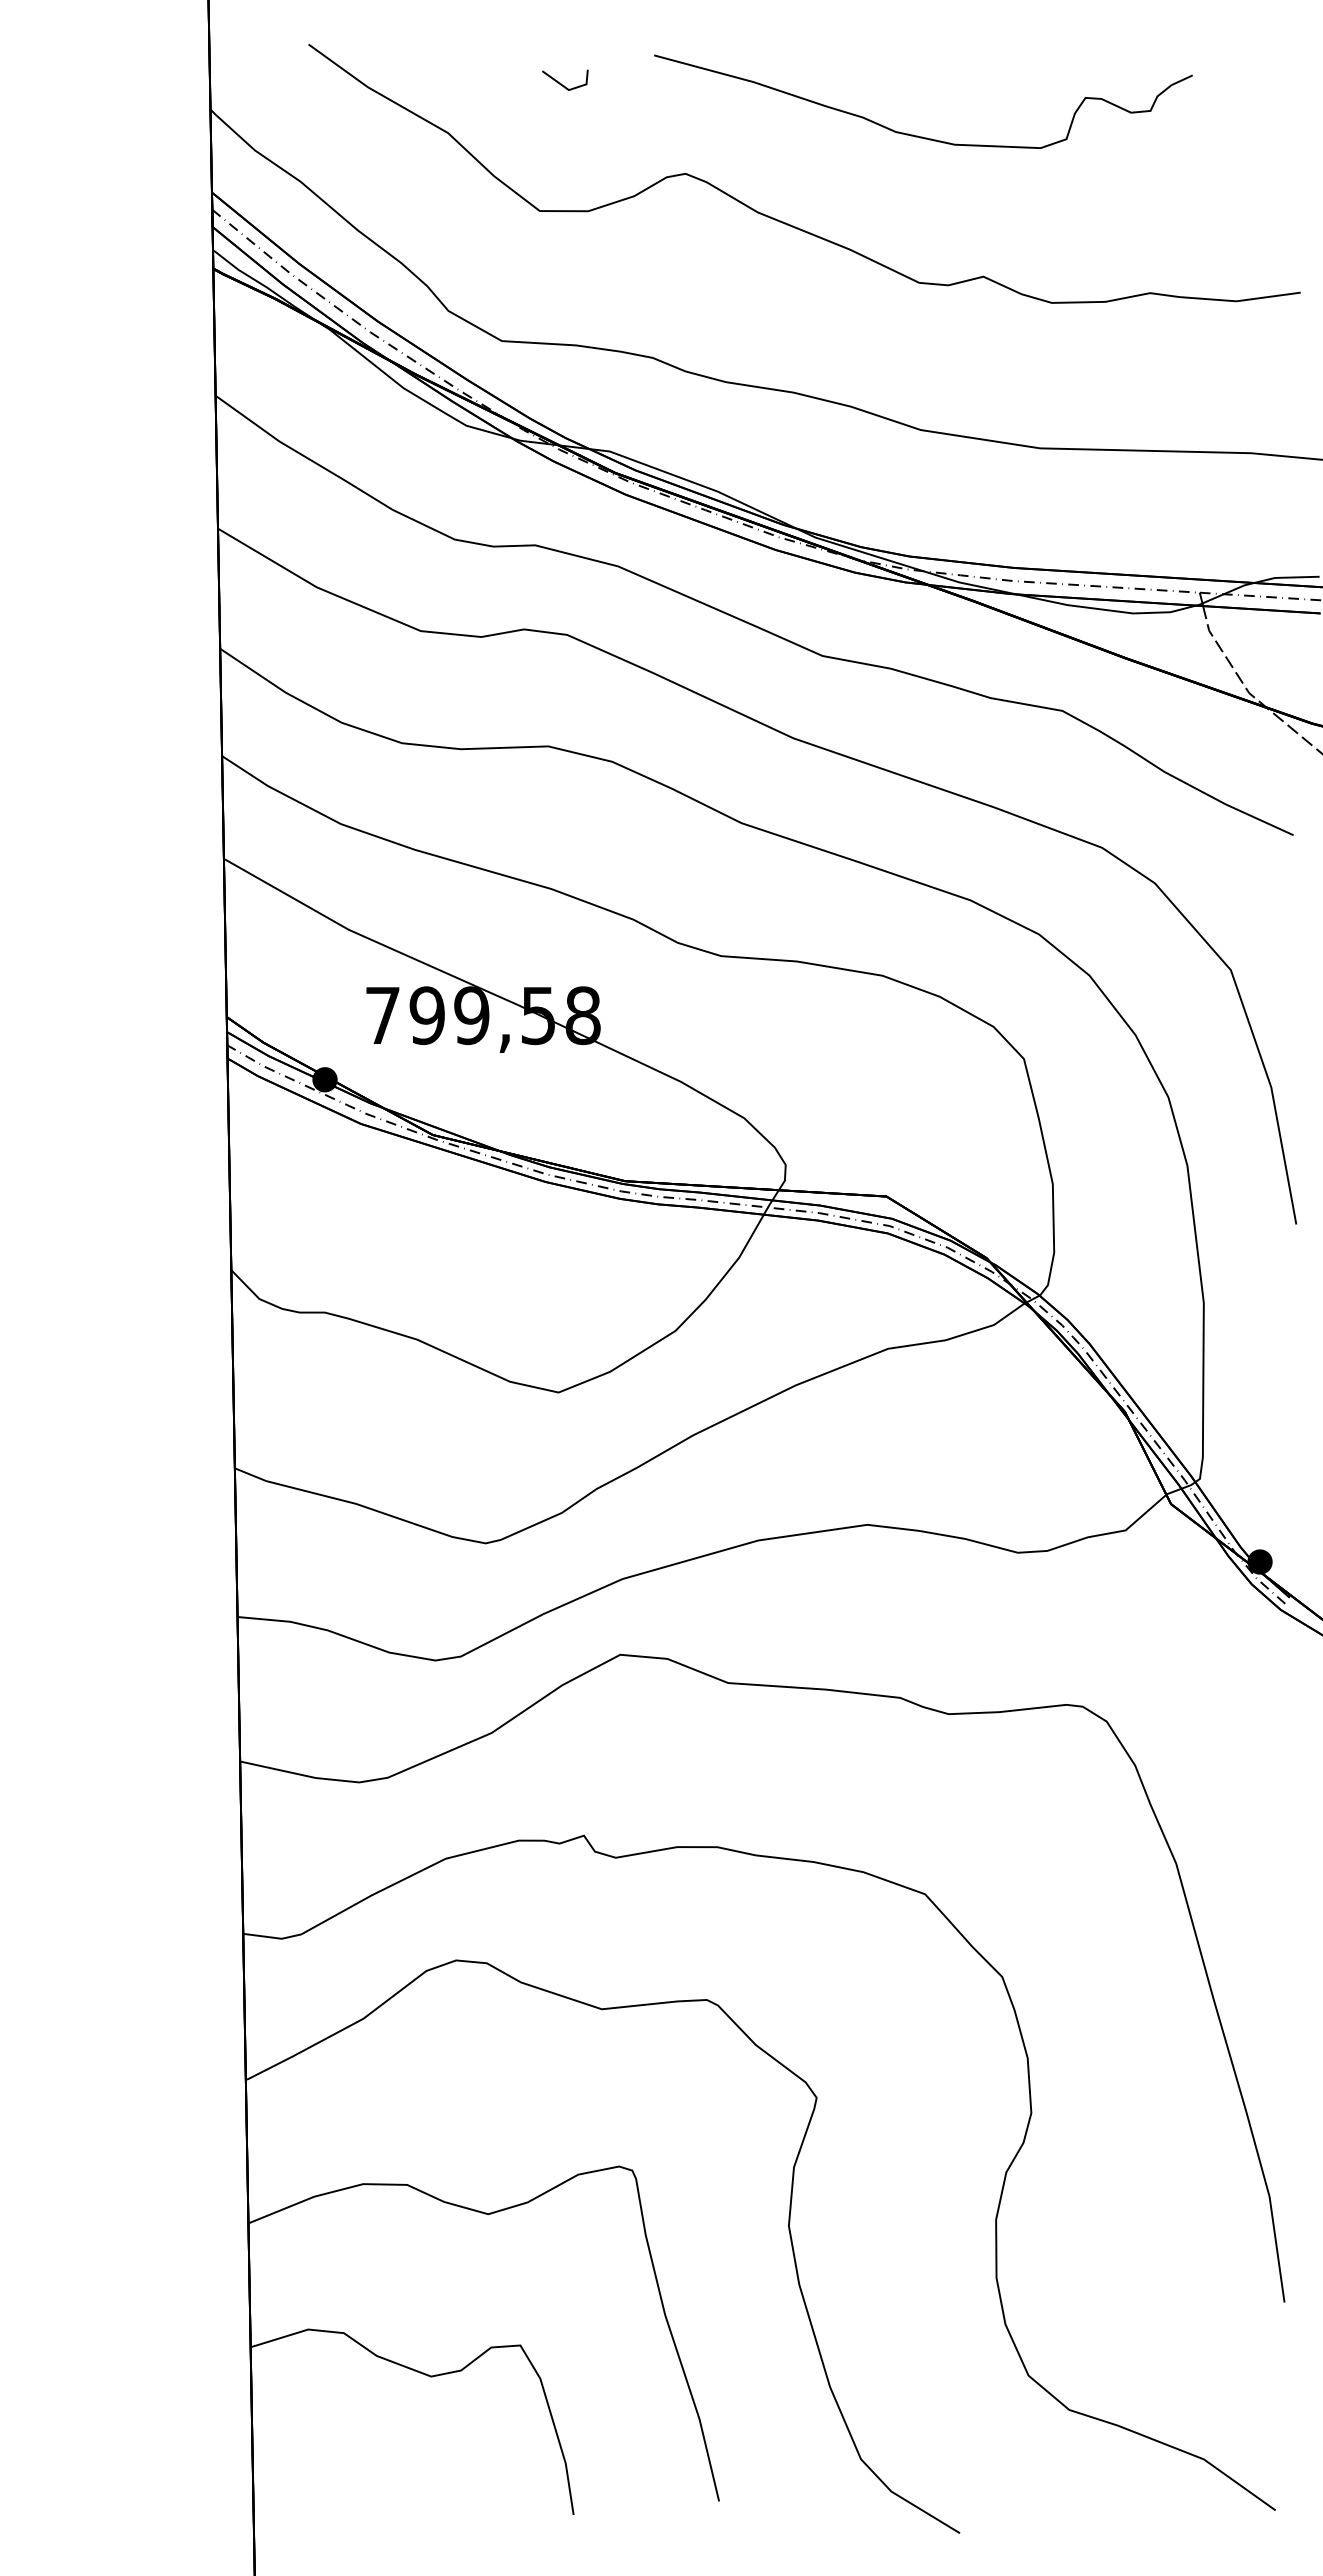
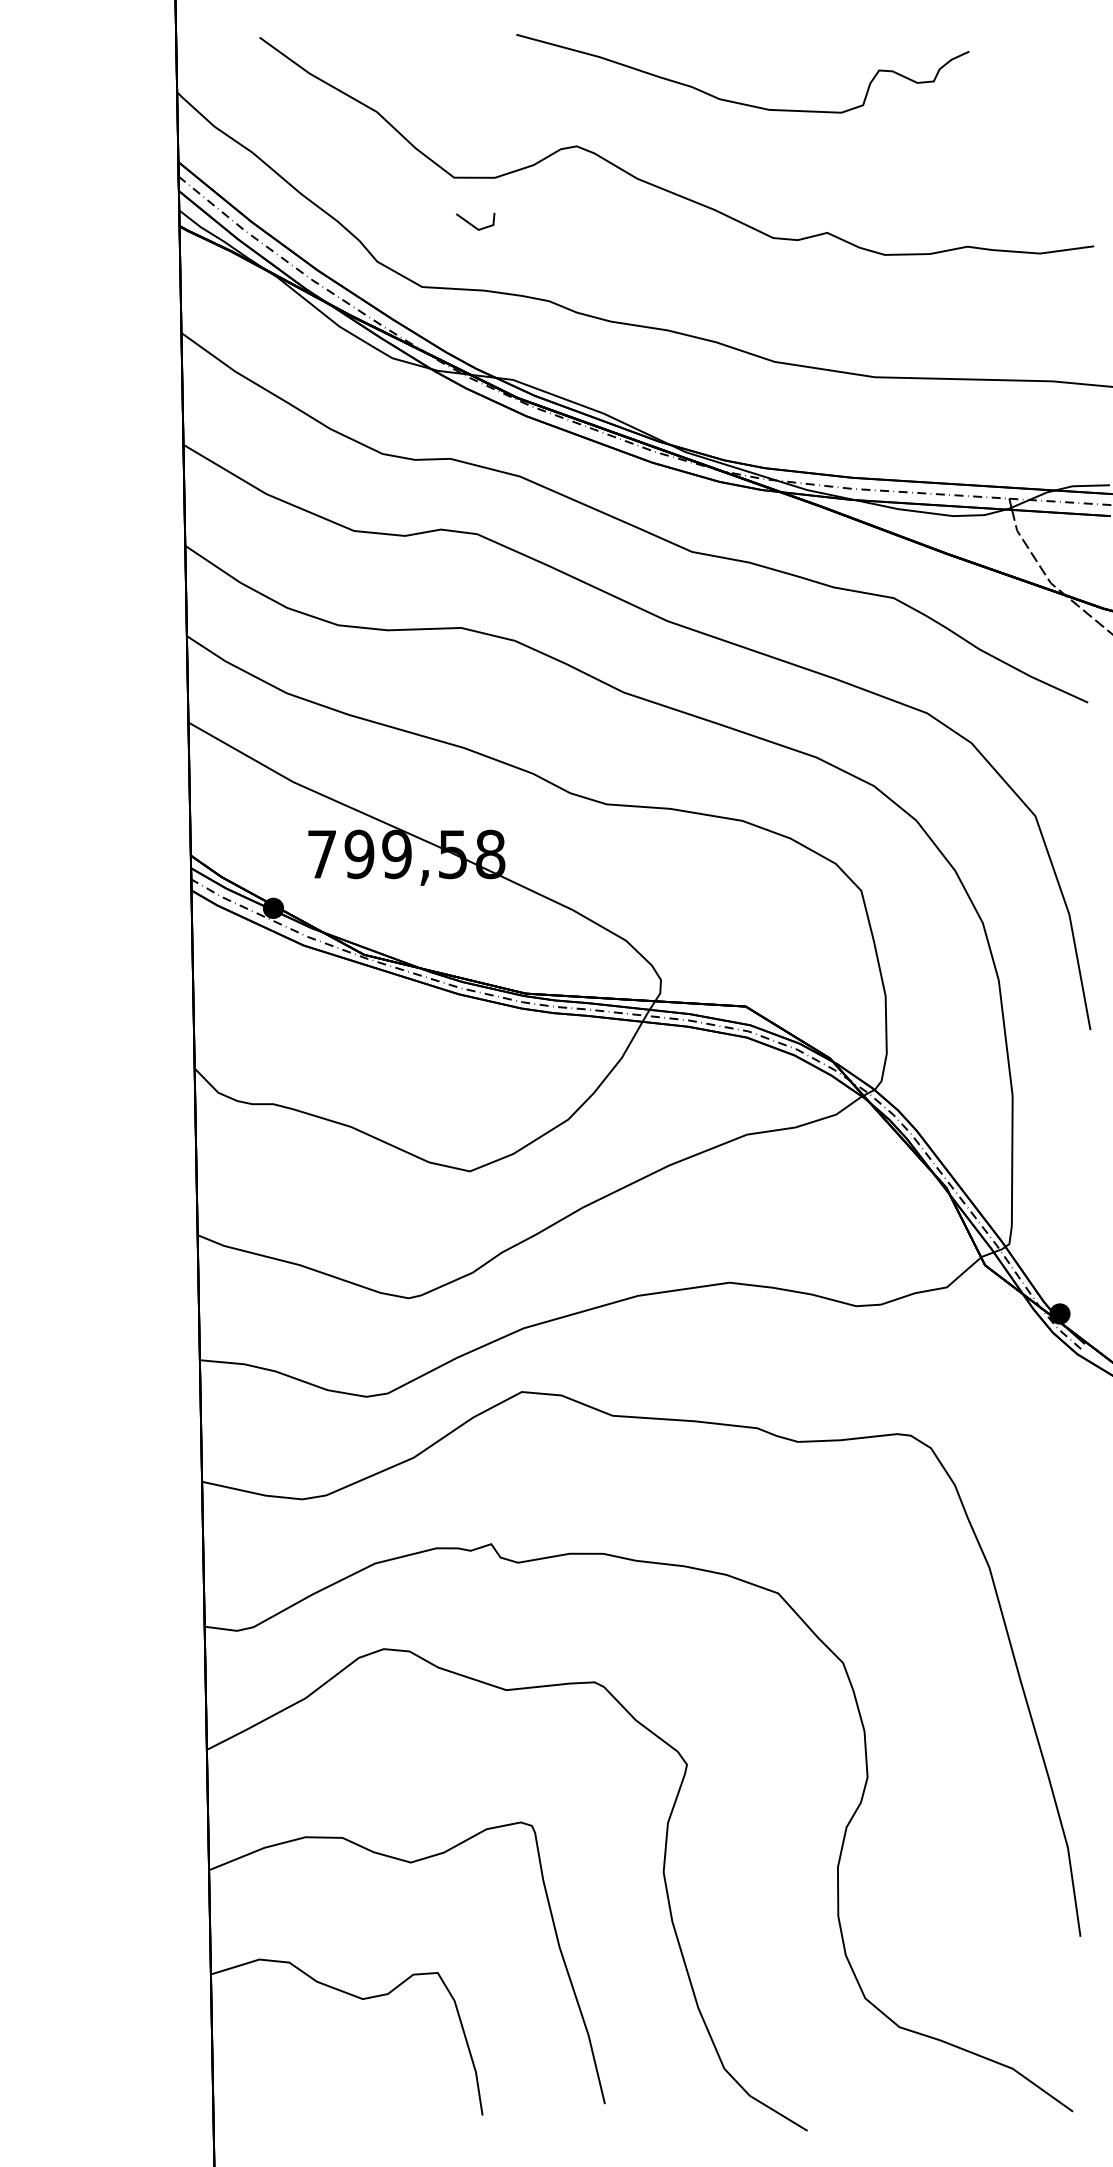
line: (564, 84) -> (474, 225), moved
curve: (915, 134) -> (736, 101), moved

